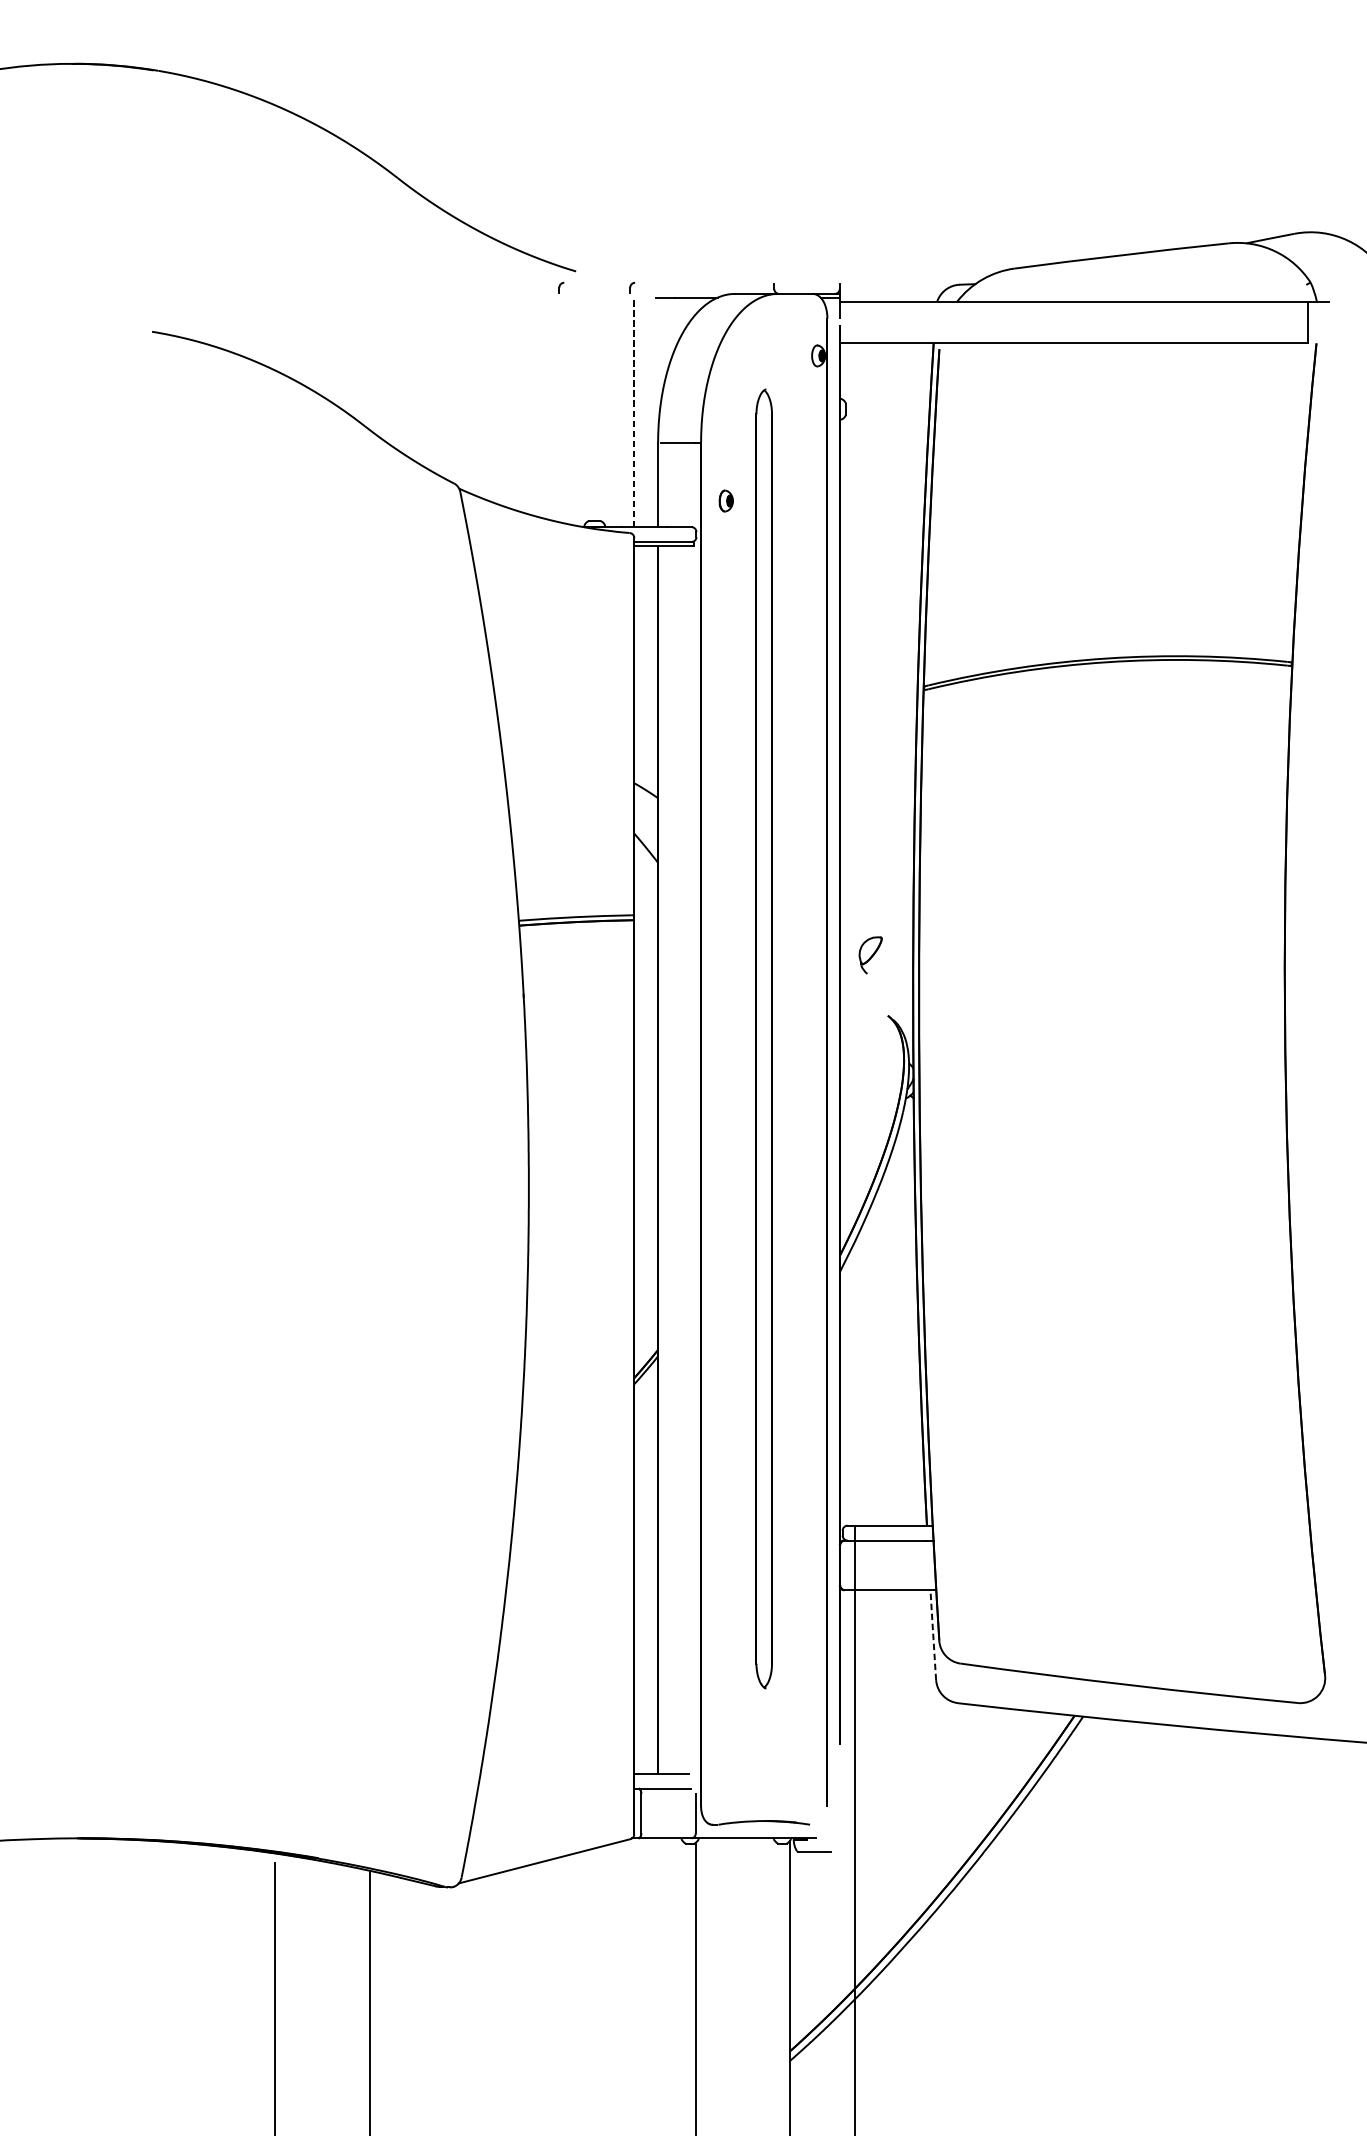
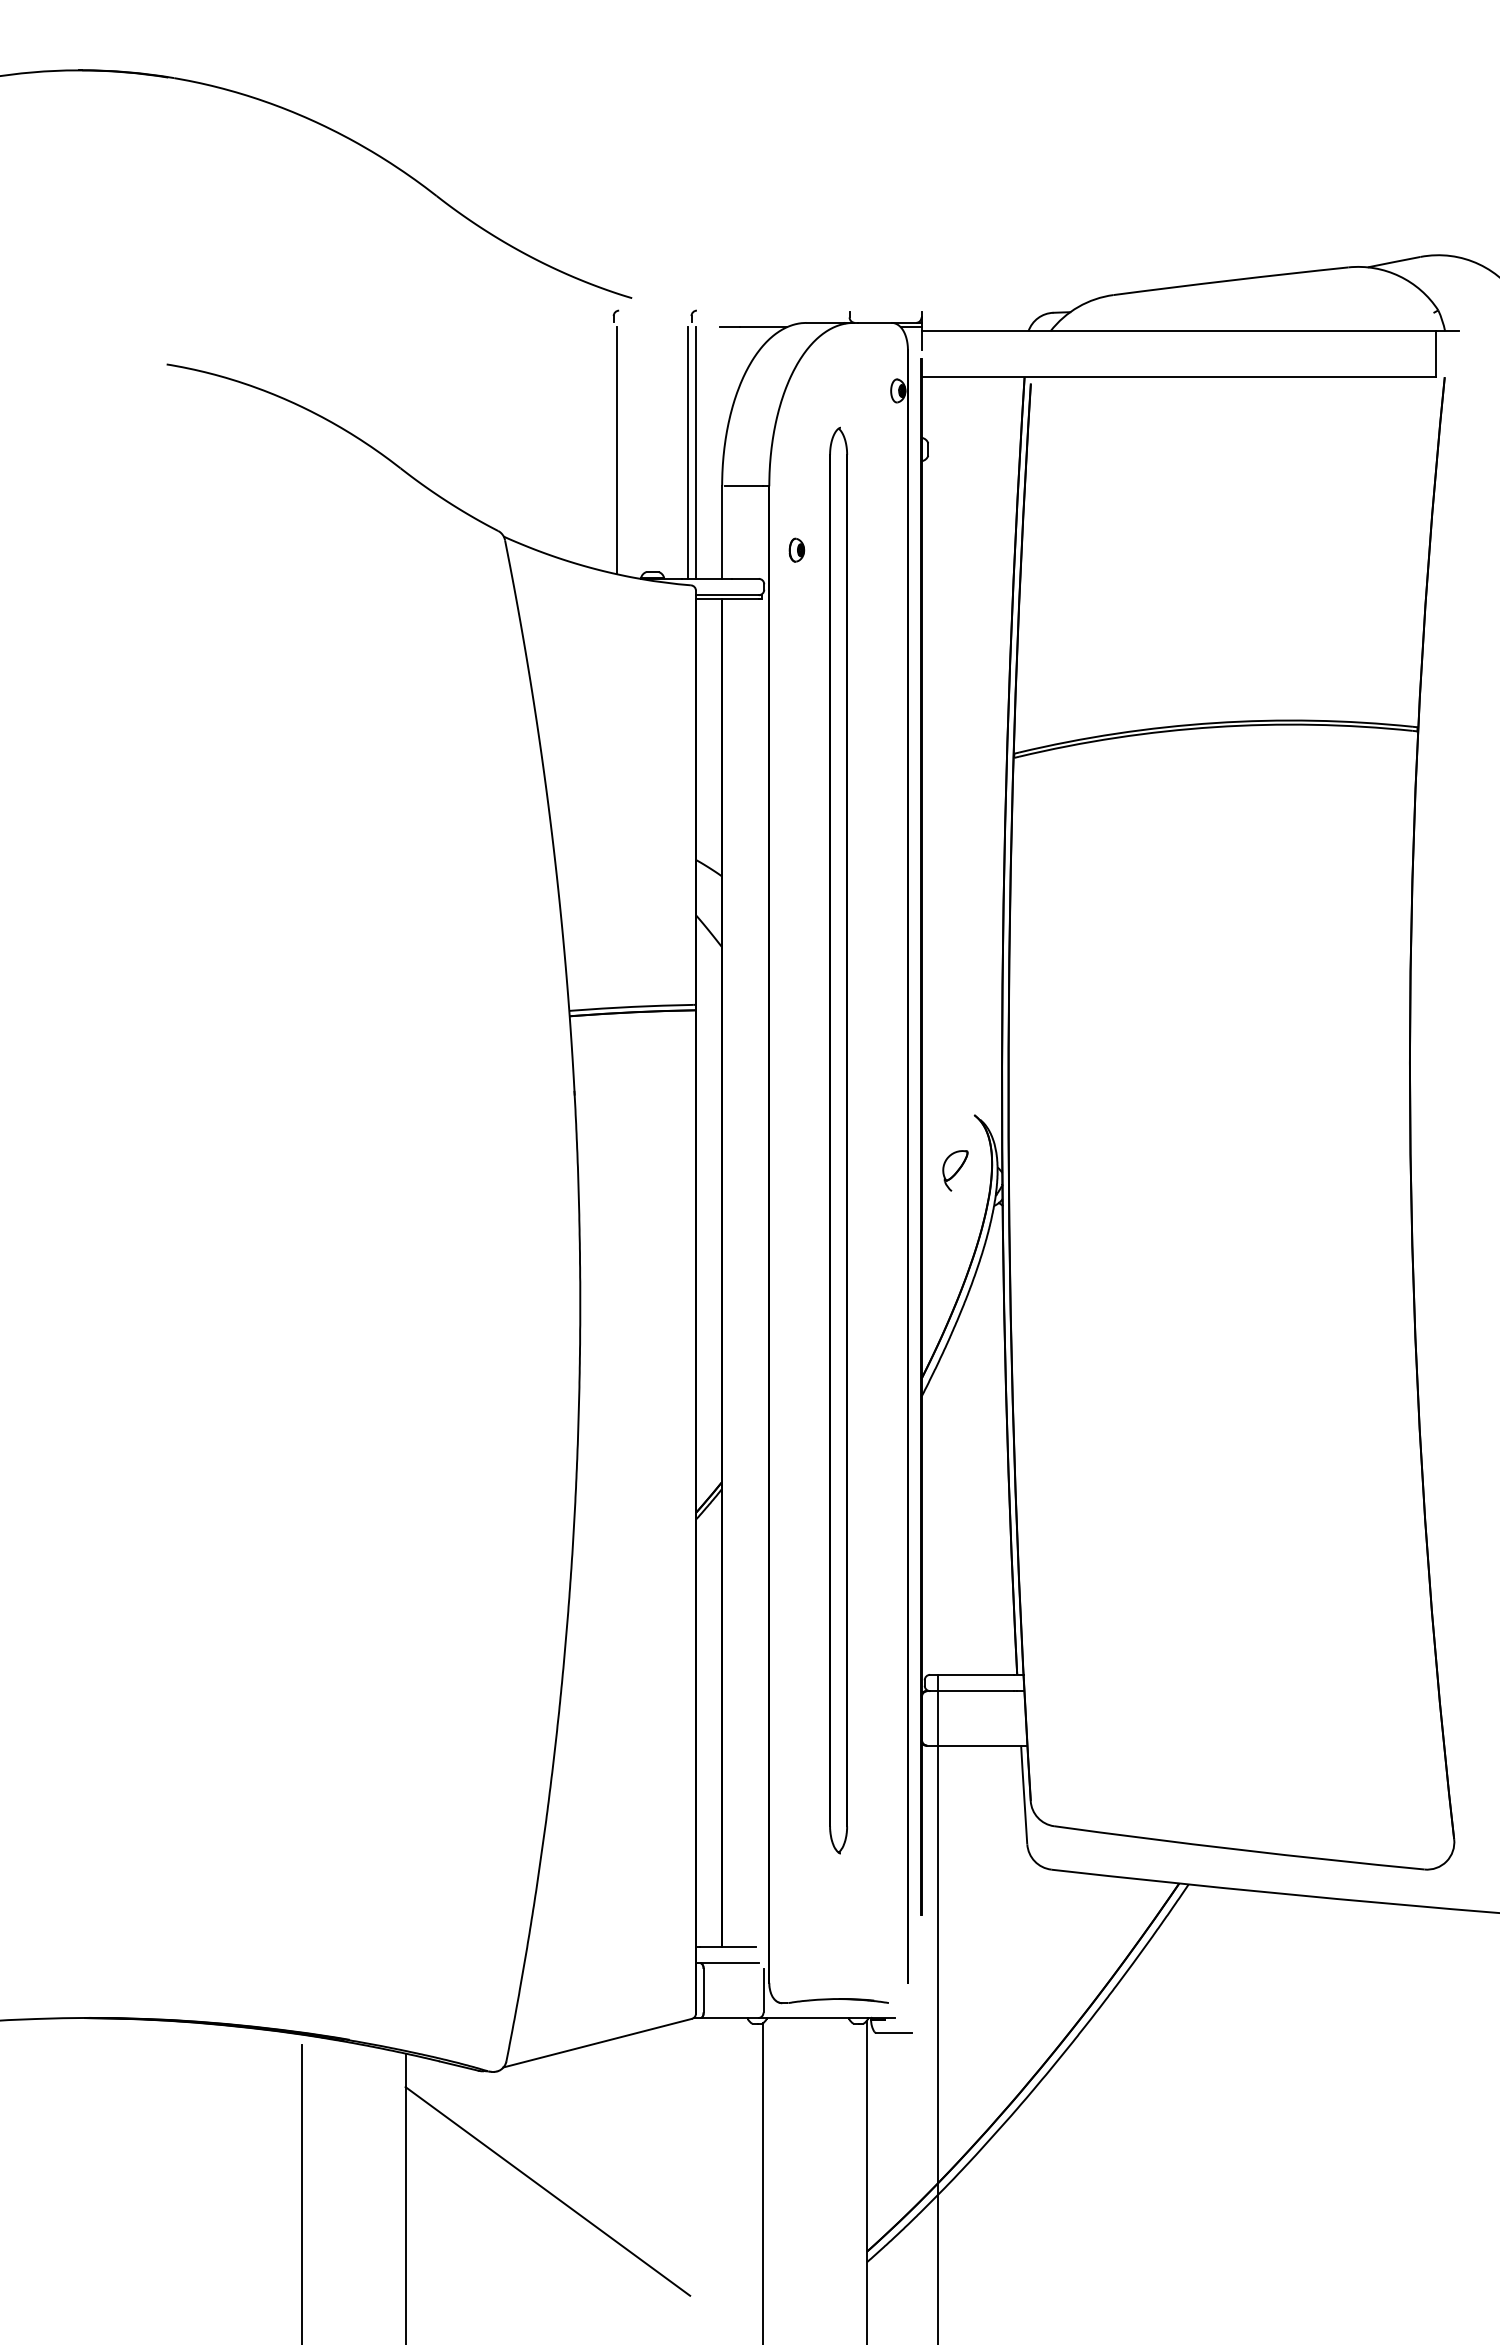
line: (562, 410) -> (617, 450), added
line: (626, 412) -> (687, 452), added
line: (634, 412) -> (696, 452), dashed -> solid
part: (870, 955) -> (955, 1170), moved
line: (933, 1633) -> (1024, 1793), dashed -> solid
line: (499, 1996) -> (547, 2191), added

